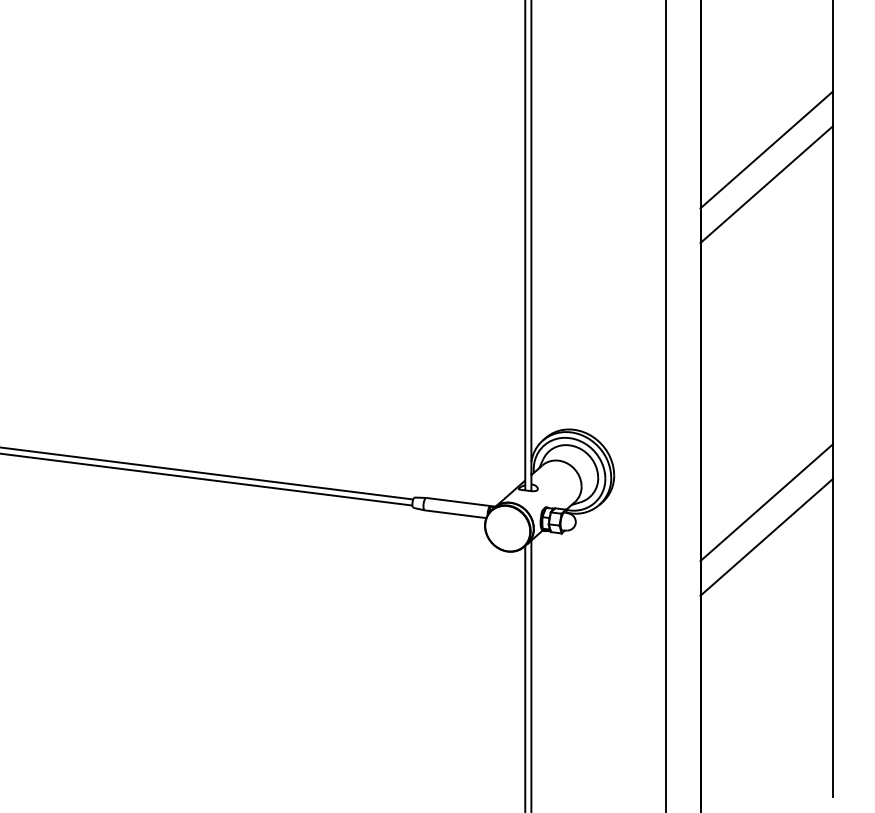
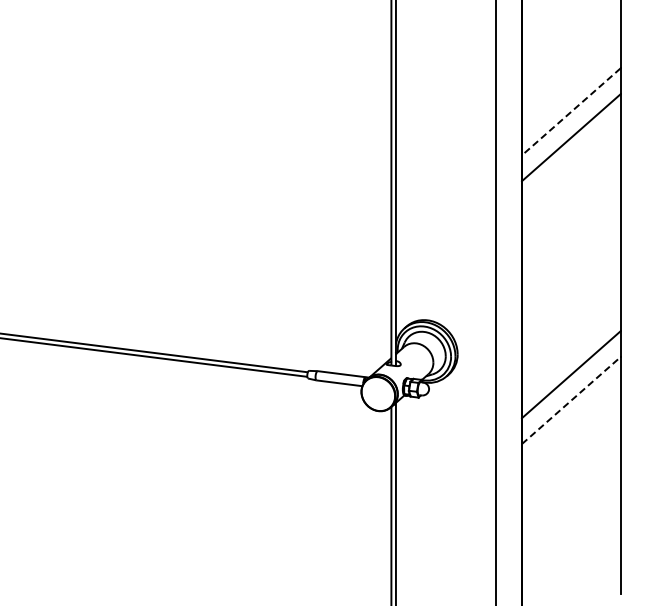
line: (766, 149) -> (571, 111), solid -> dashed
line: (766, 537) -> (571, 400), solid -> dashed

